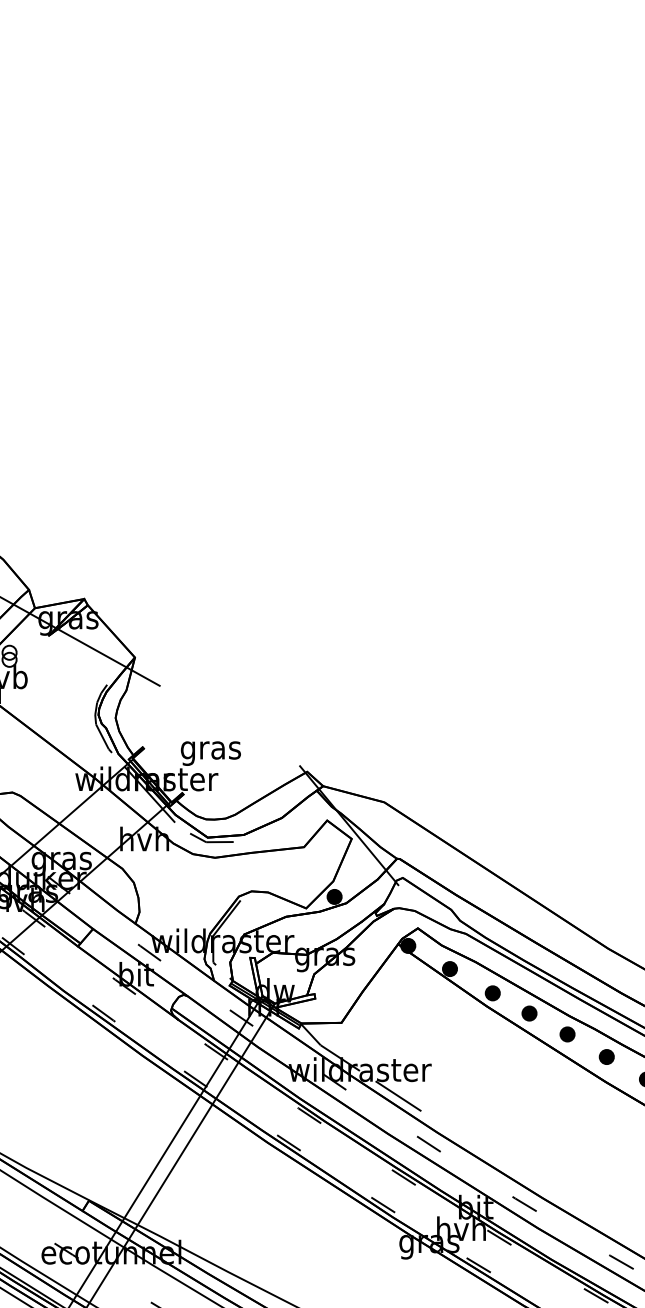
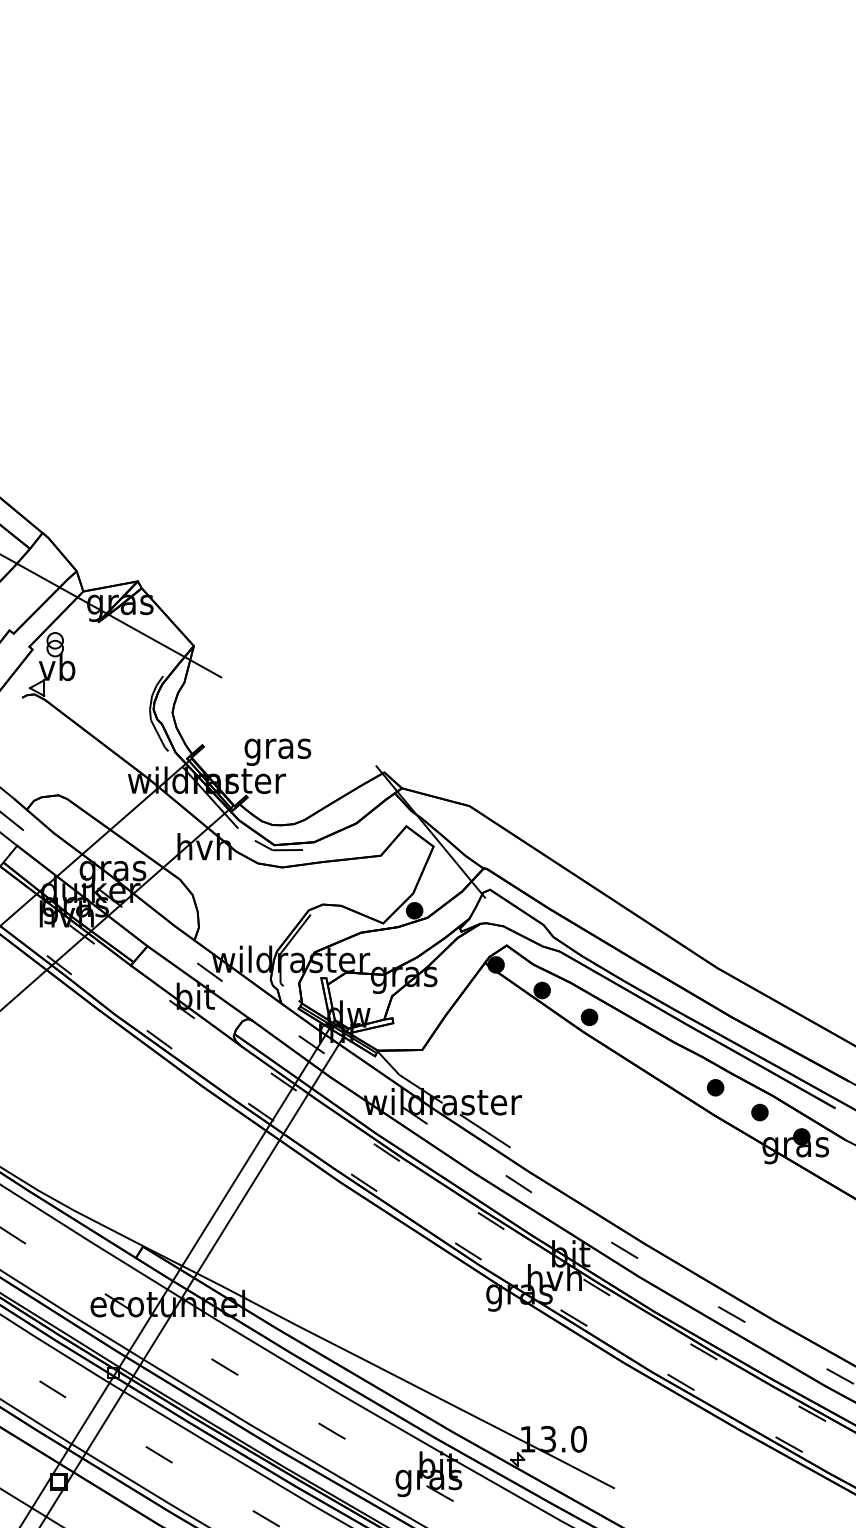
part: (528, 1013) -> (629, 1039), removed
part: (566, 1034) -> (671, 1062), removed

